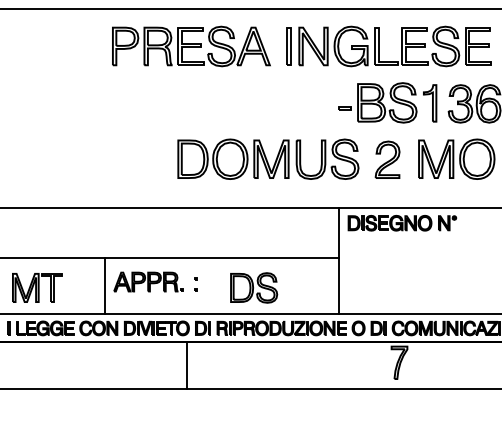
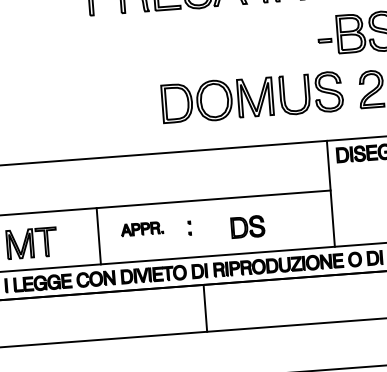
part: (148, 281) -> (142, 228), size x0.6
part: (254, 287) -> (248, 226), size x0.7
line: (186, 365) -> (205, 308), moved

